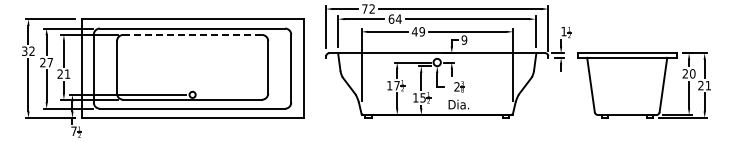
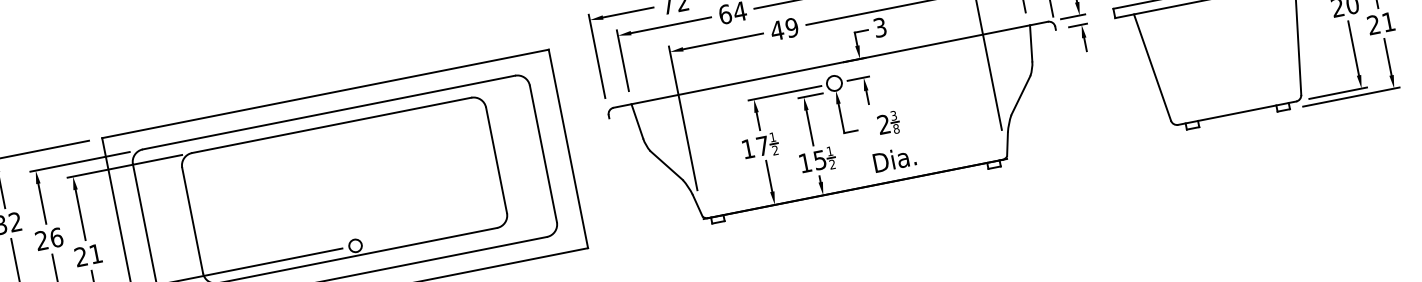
line: (192, 34) -> (331, 124), dashed -> solid
text: (464, 39) -> (880, 26), 9 -> 3
text: (50, 62) -> (56, 237), 27 -> 26

